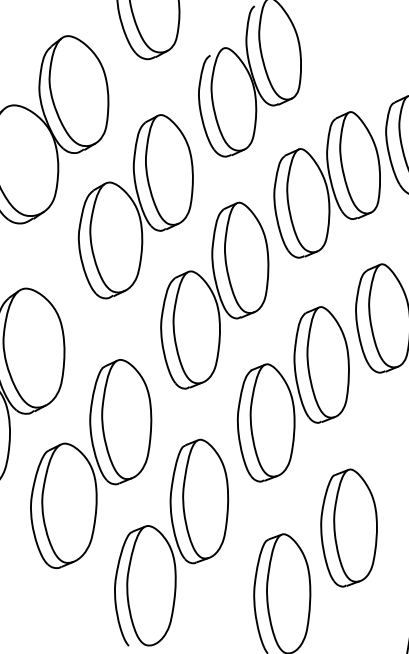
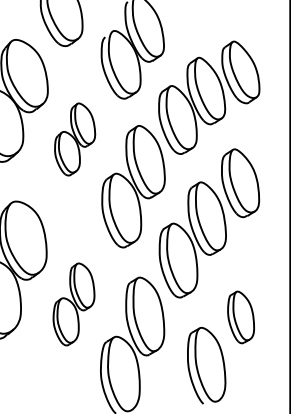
part: (135, 207) -> (74, 139), size x0.6
part: (90, 464) -> (73, 304), size x0.6
part: (348, 528) -> (240, 317), size x0.7

